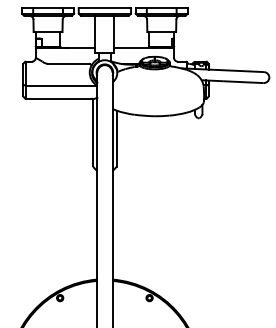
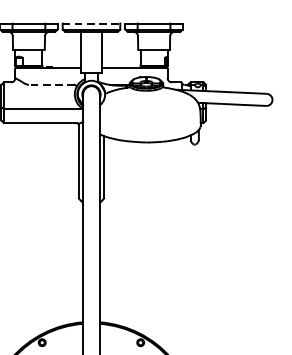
line: (105, 8) -> (92, 23), solid -> dashed
line: (68, 63) -> (51, 84), solid -> dashed

